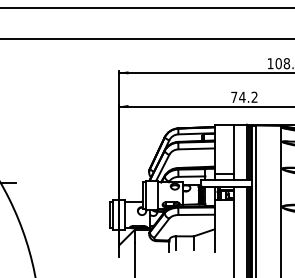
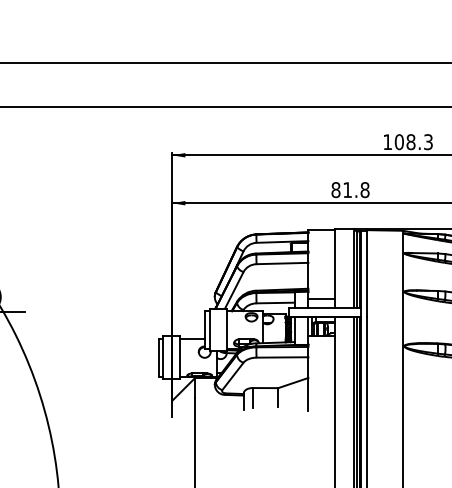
text: (244, 97) -> (350, 190), 74.2 -> 81.8

